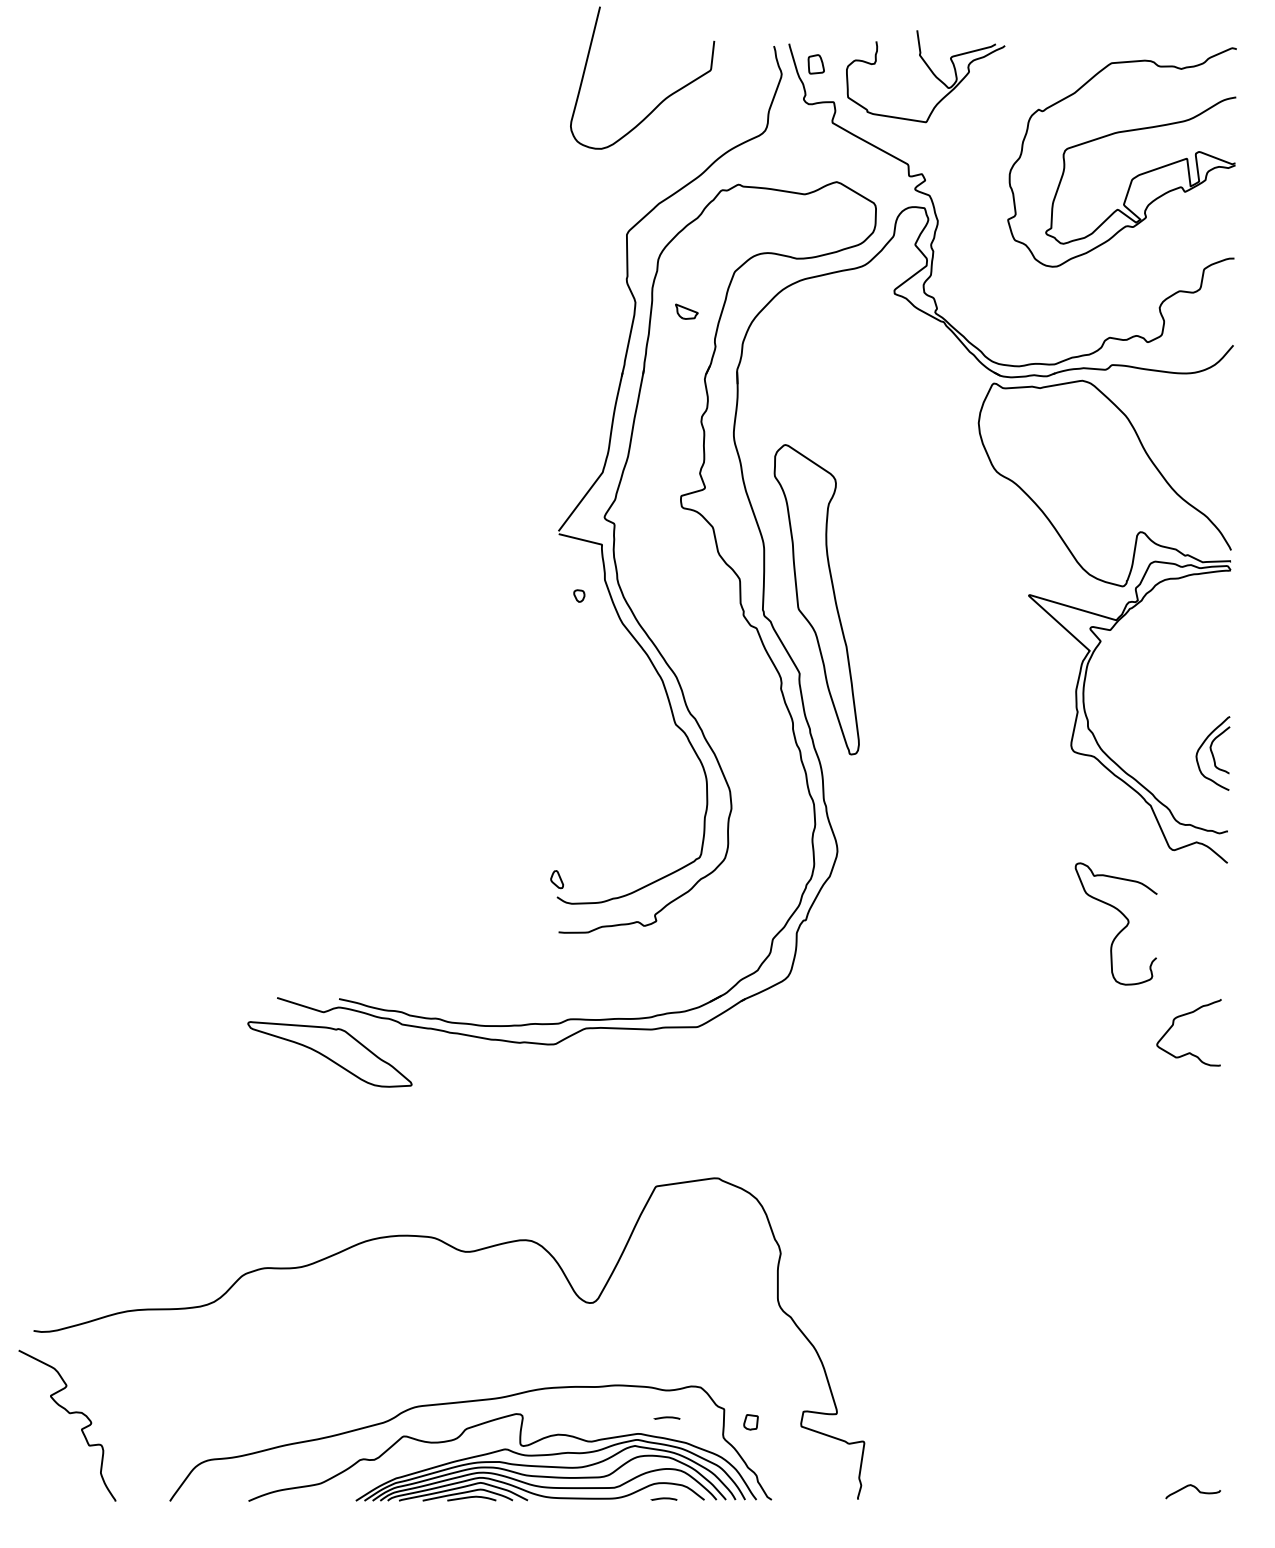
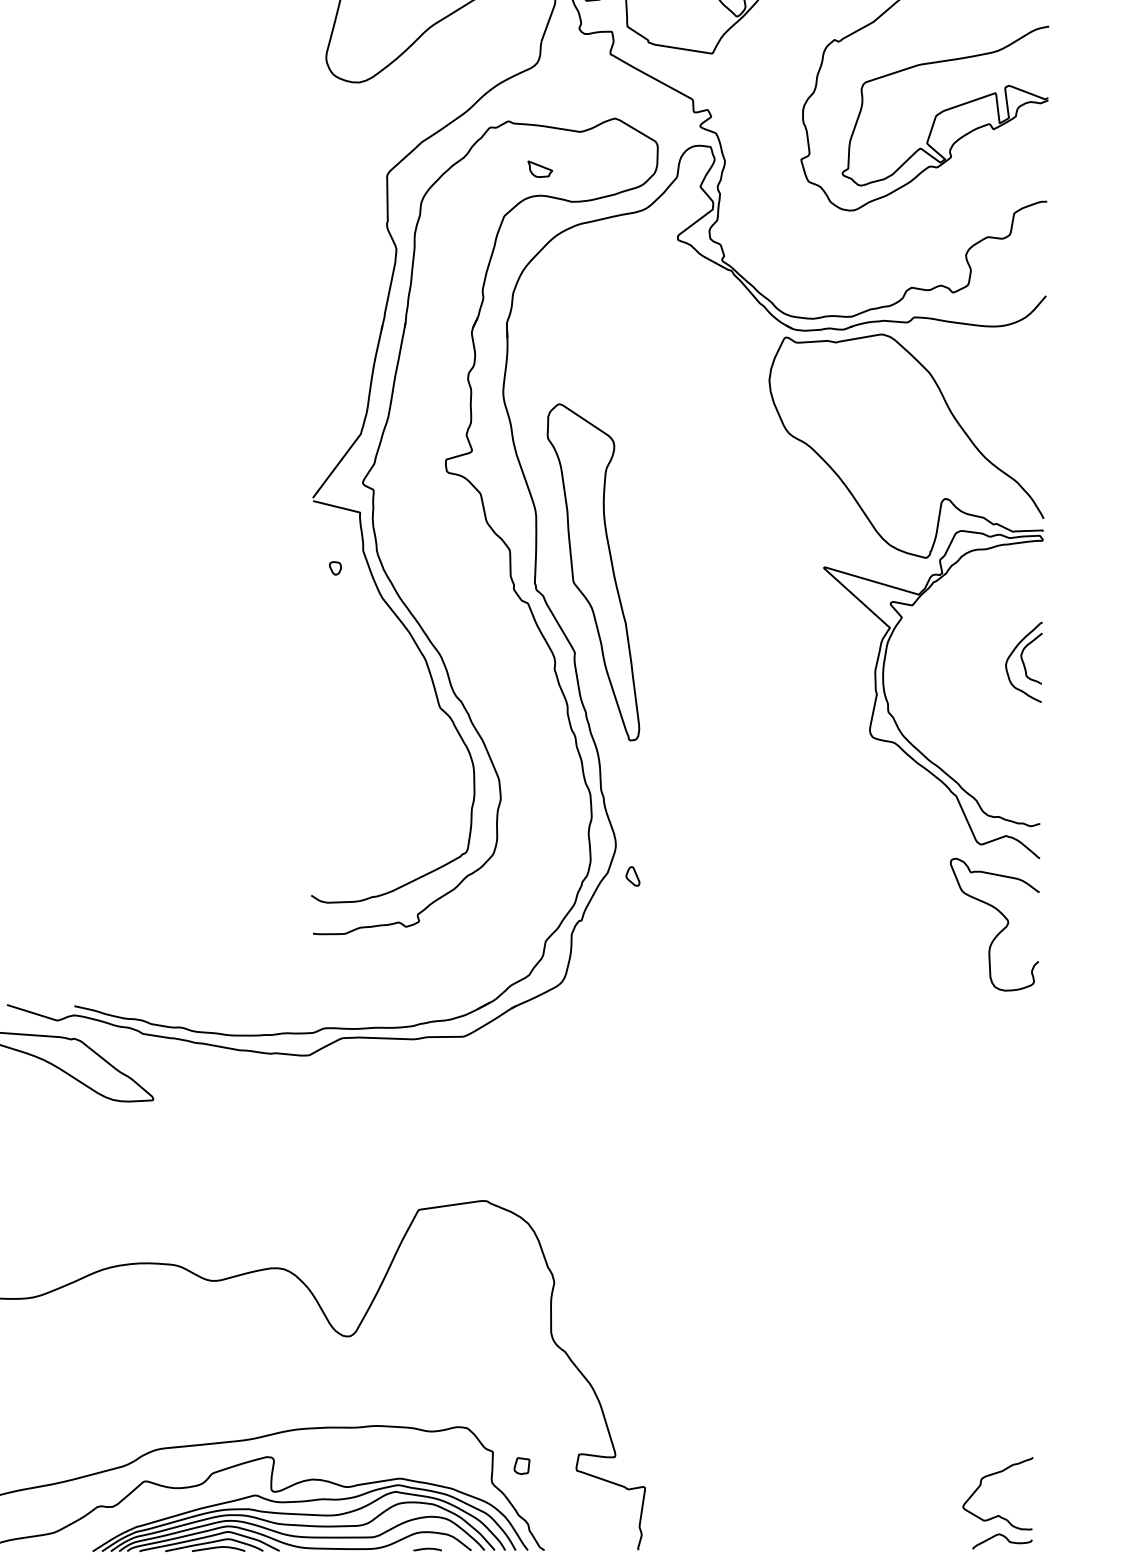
part: (686, 311) -> (539, 169), moved
part: (1212, 753) -> (1023, 662), moved
part: (556, 879) -> (632, 876), moved
curve: (1121, 929) -> (1000, 930), moved
curve: (1173, 1025) -> (981, 1485), moved
line: (666, 1417) -> (430, 1460), removed

